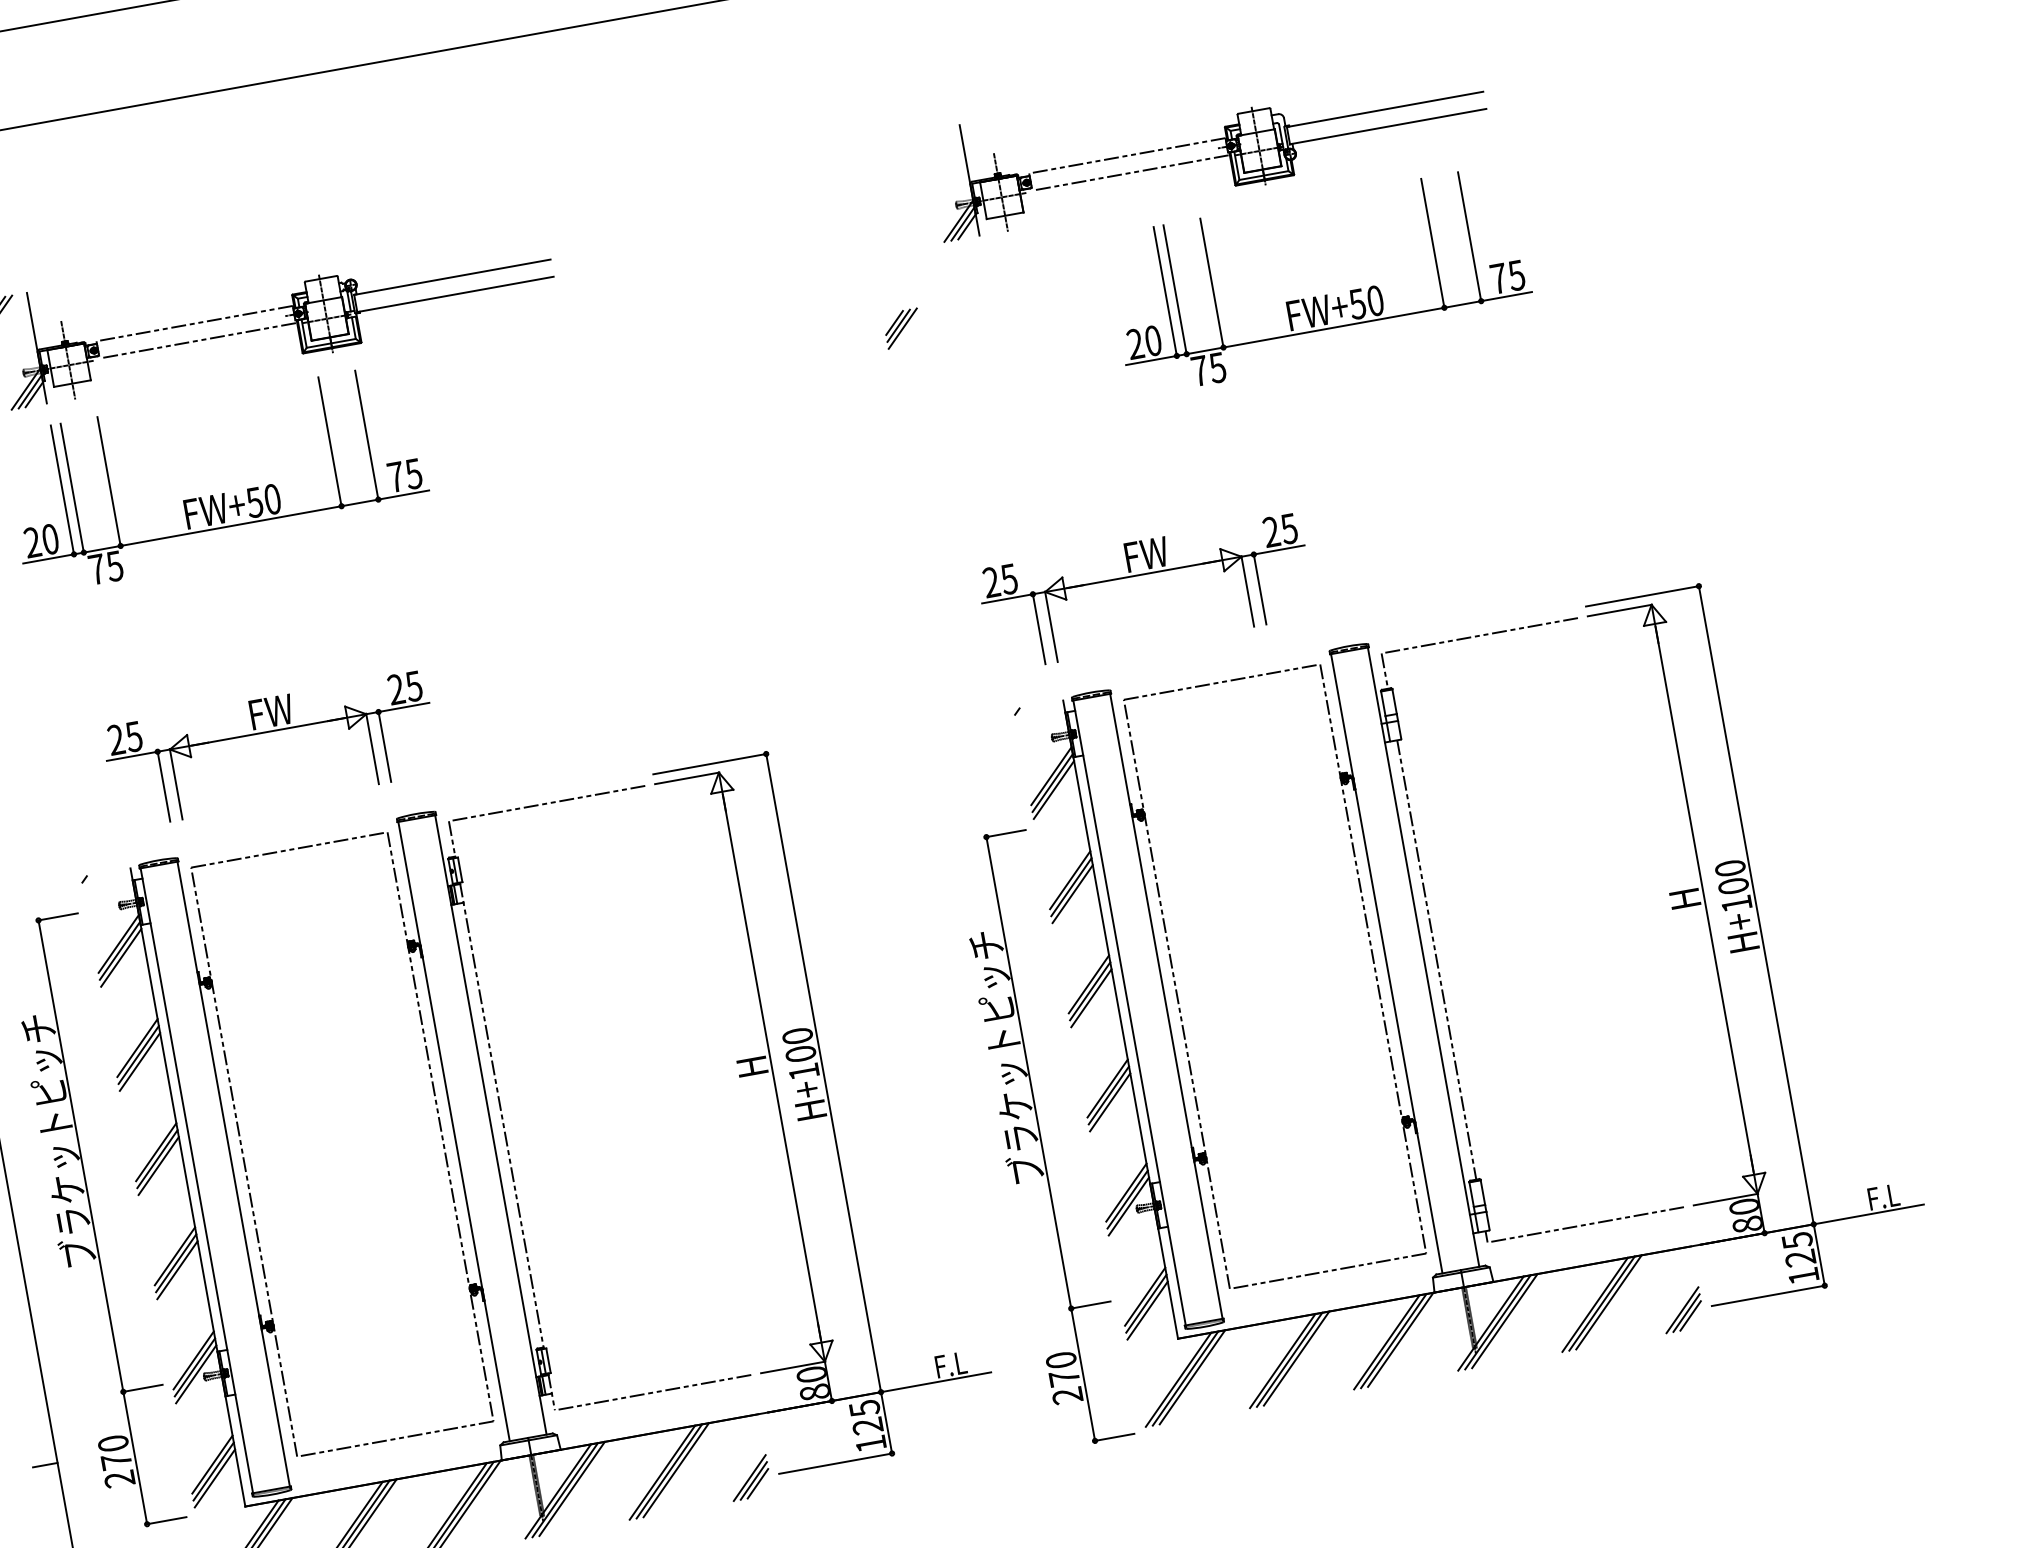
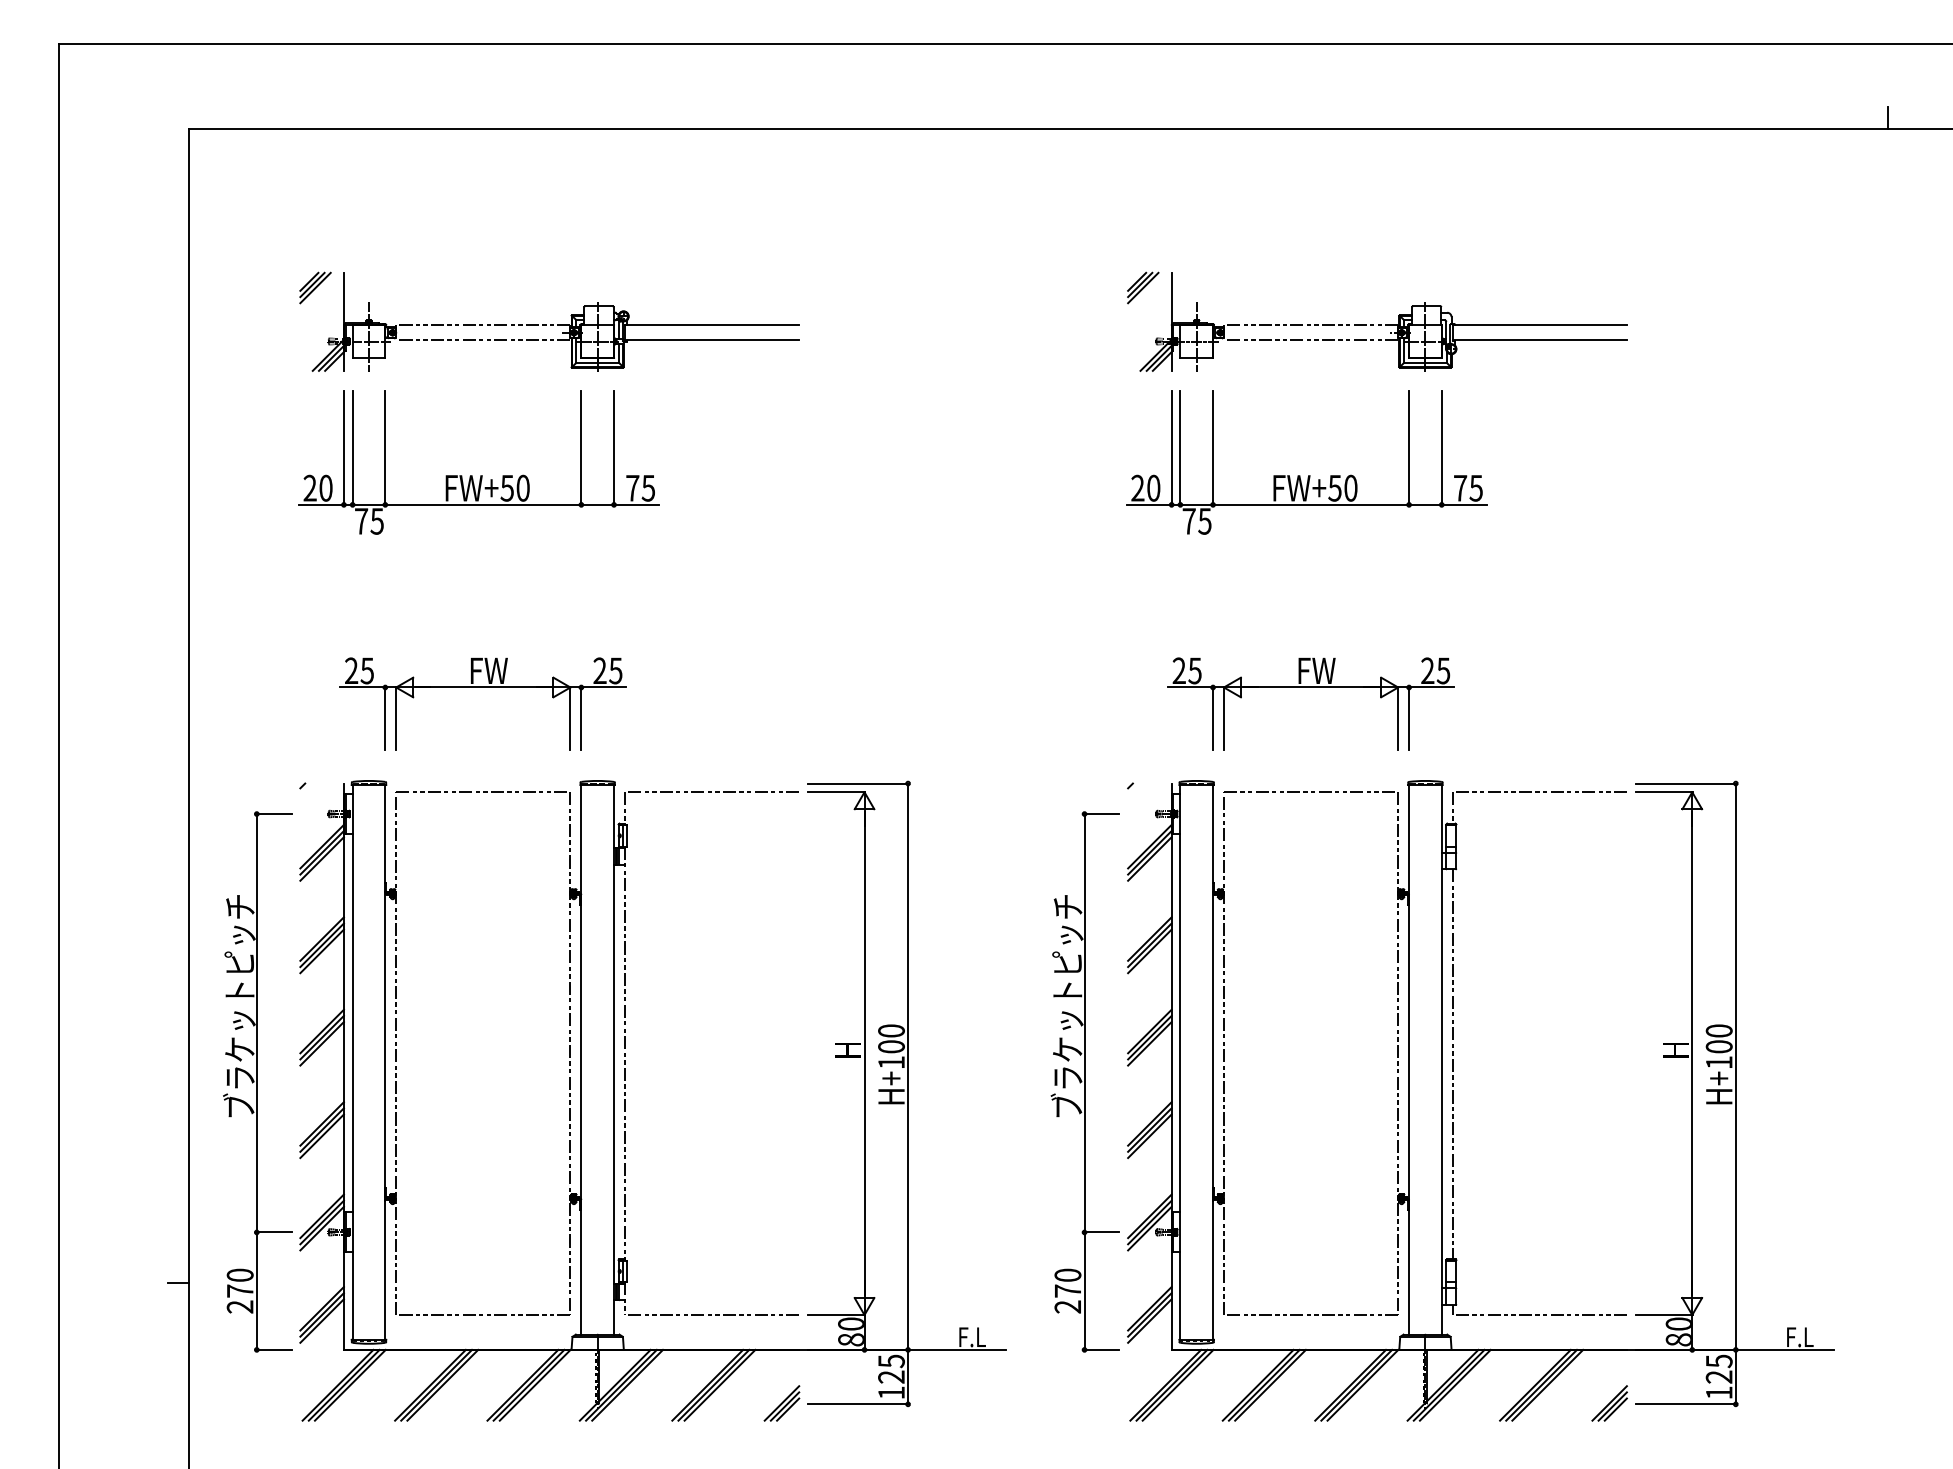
part: (1325, 295) -> (1308, 475), moved
part: (902, 328) -> (1143, 287), moved
part: (1142, 574) -> (1310, 687), moved
part: (1040, 1138) -> (1084, 1081), moved

